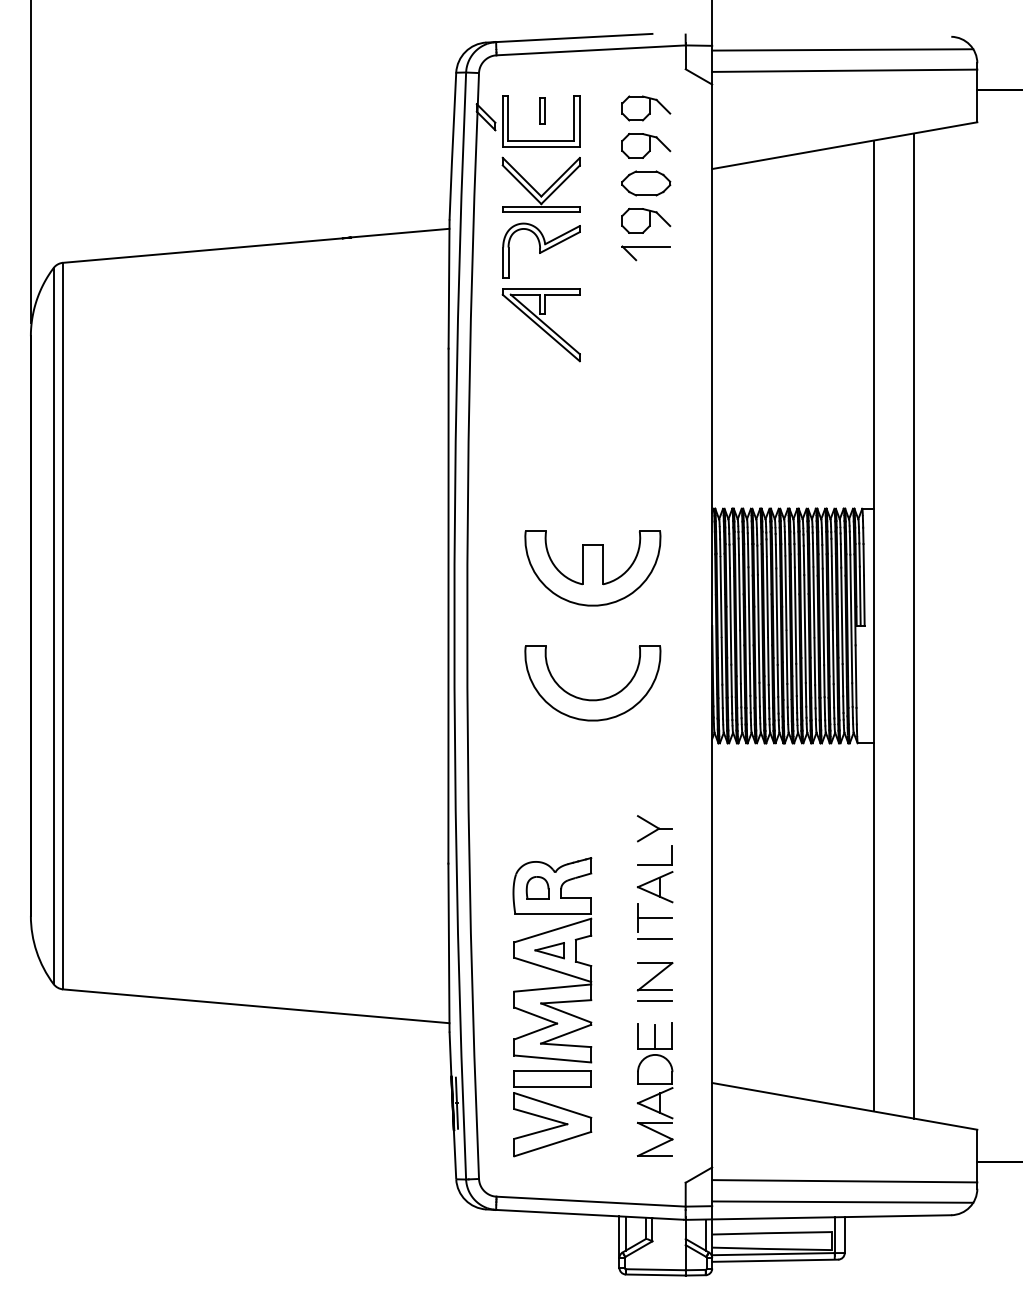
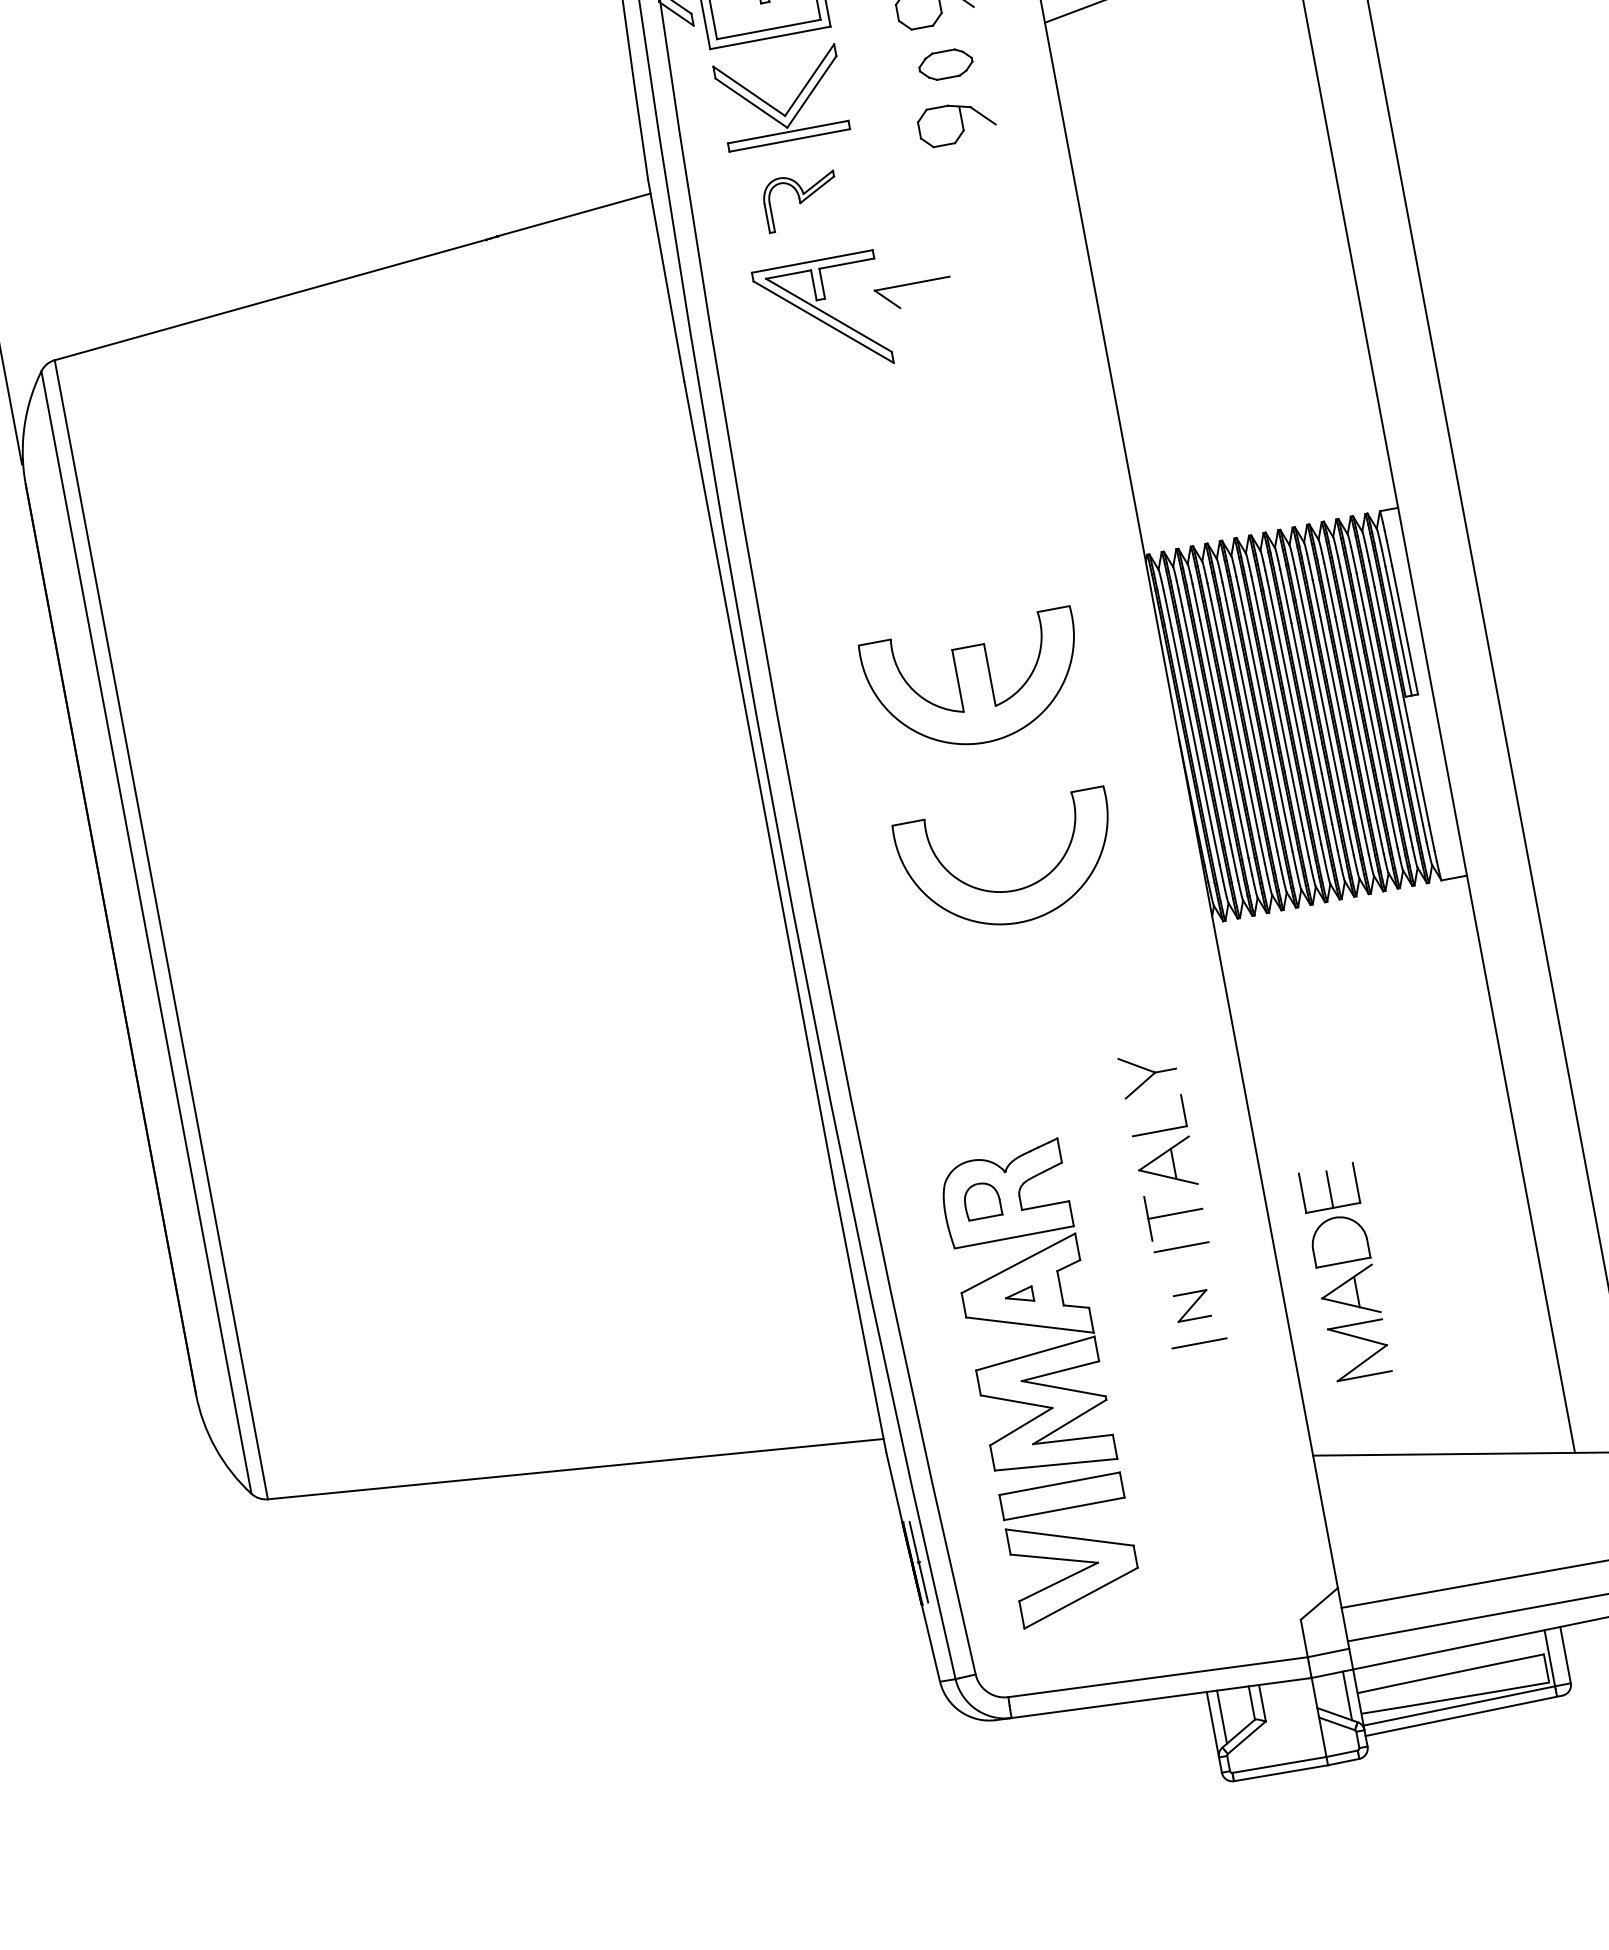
part: (646, 183) -> (946, 64), size x0.7
part: (541, 250) -> (801, 200), size x0.6
part: (645, 253) -> (912, 294), moved
part: (549, 950) -> (1019, 1295), size x0.6
part: (654, 976) -> (1191, 1305), size x0.6
part: (654, 1089) -> (1344, 1272), moved

